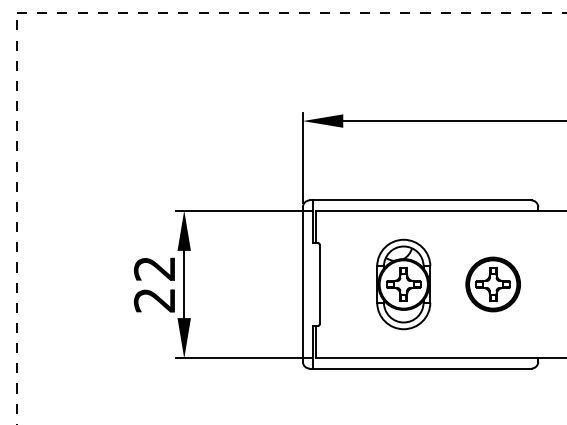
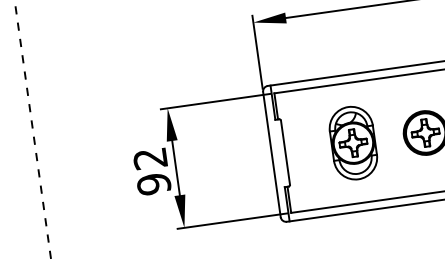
text: (154, 300) -> (153, 184), 22 -> 92

